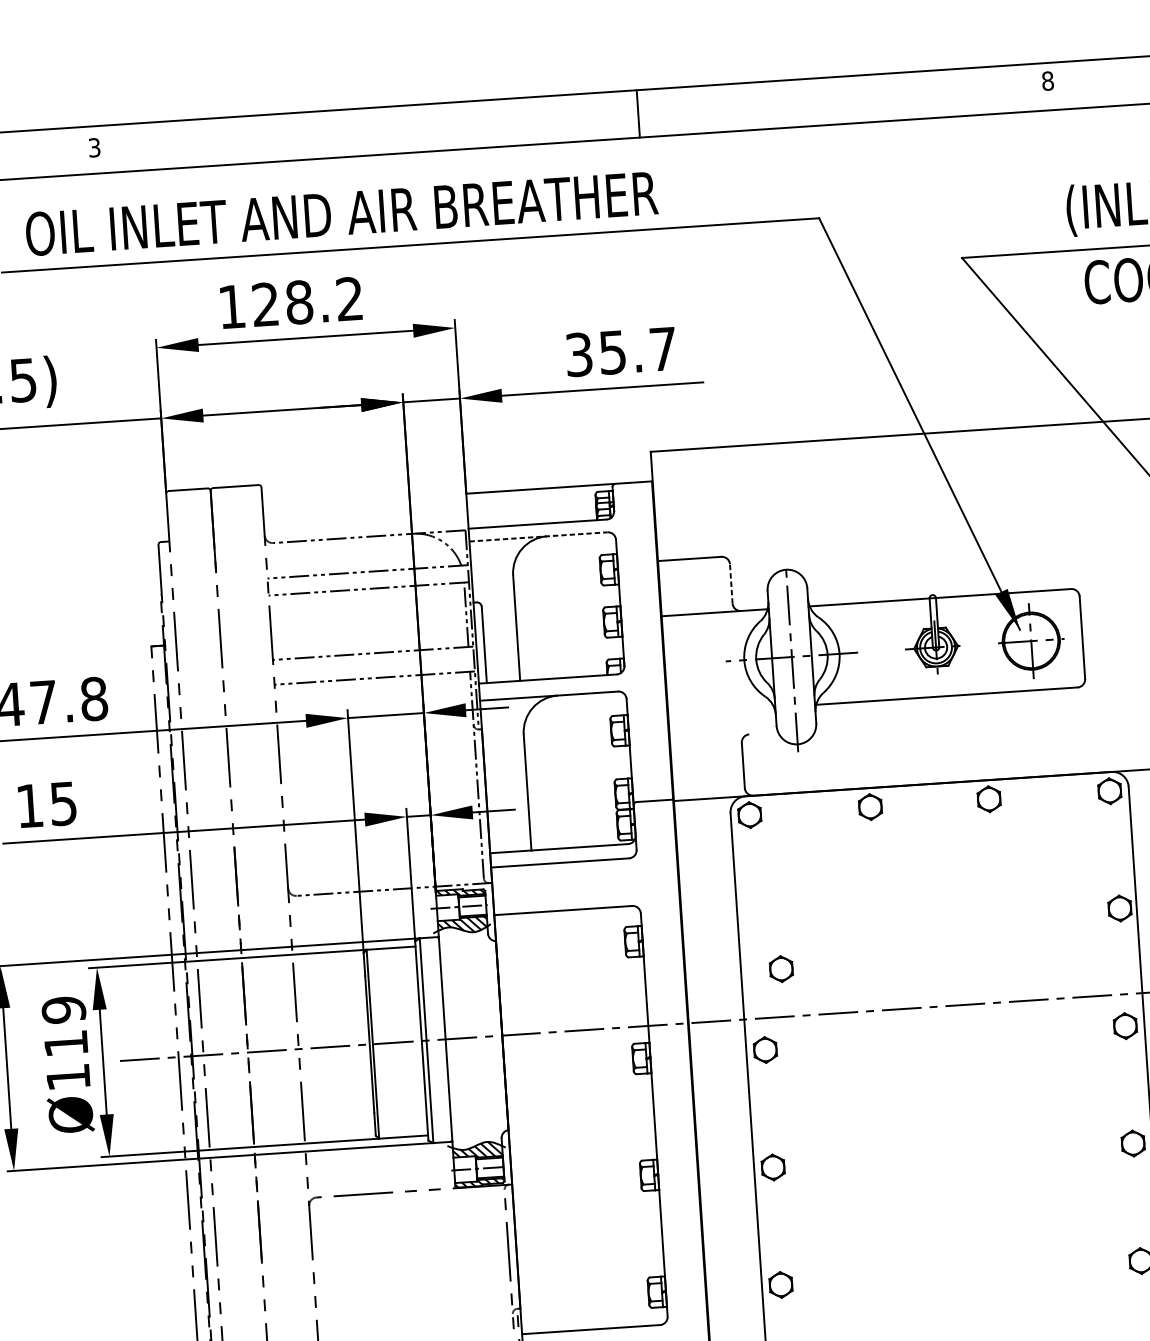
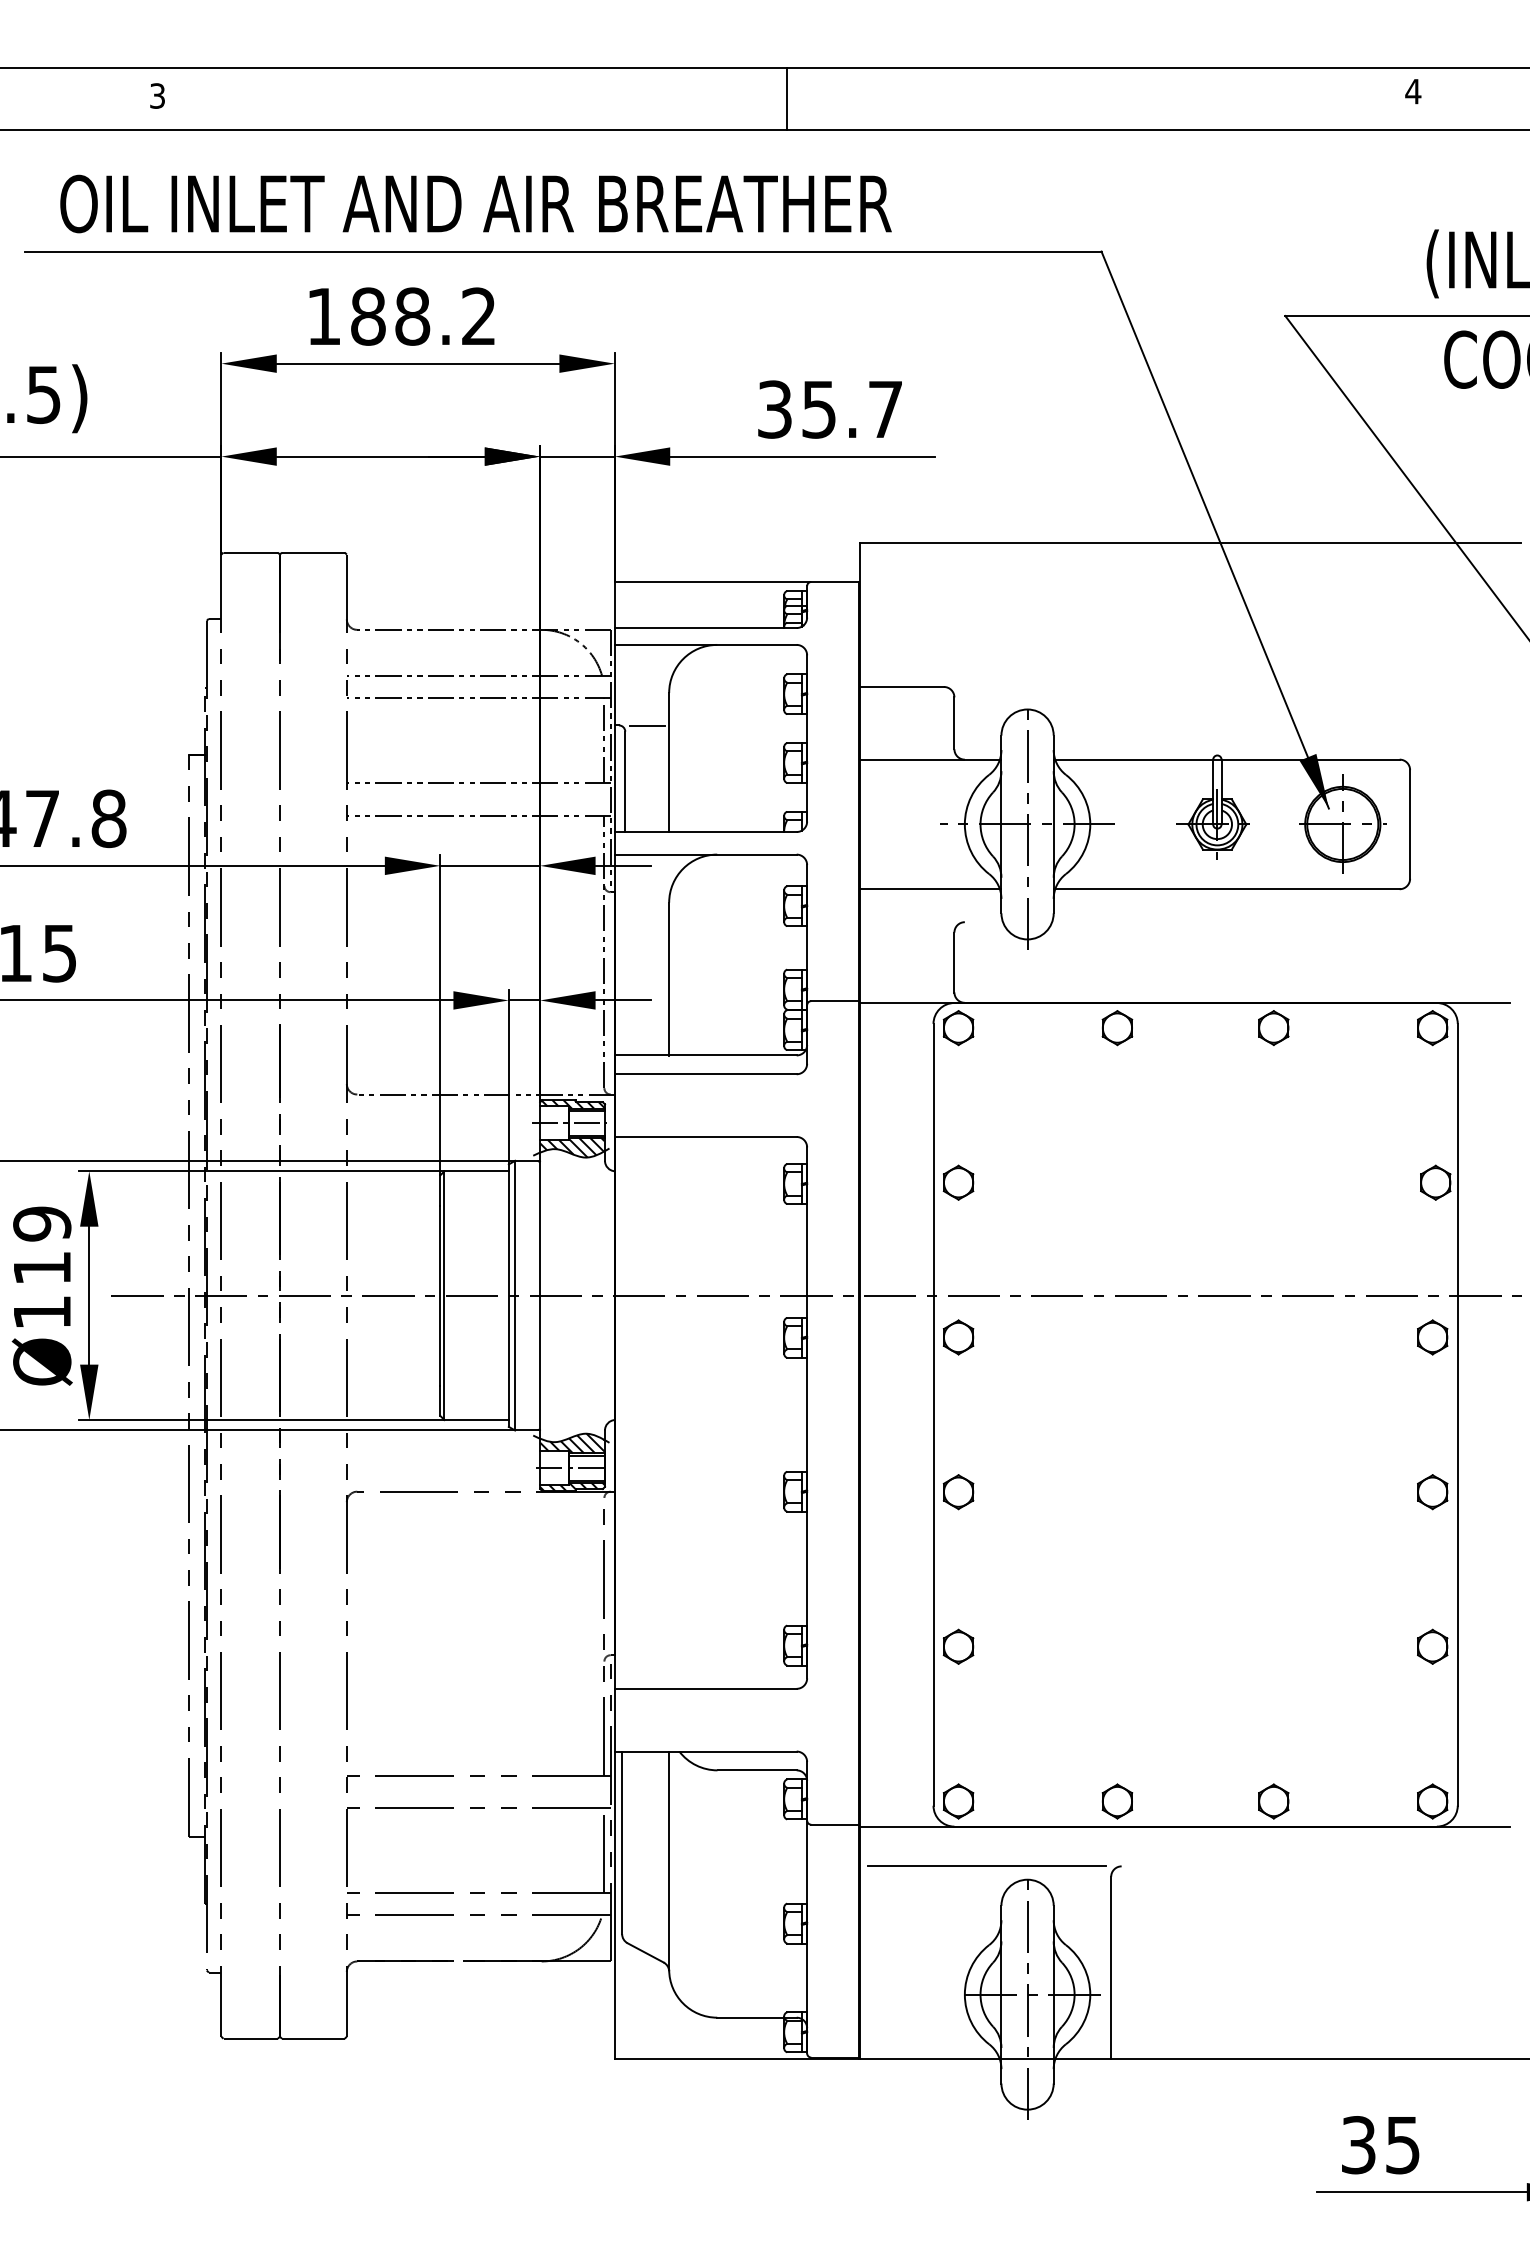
text: (1048, 81) -> (1413, 91), 8 -> 4
line: (638, 113) -> (787, 98), moved
text: (265, 304) -> (368, 316), 128.2 -> 188.2
line: (538, 536) -> (705, 644), dashed -> solid
line: (731, 584) -> (954, 723), dashed -> solid
line: (498, 601) -> (647, 726), added
line: (721, 711) -> (930, 889), added
part: (781, 968) -> (958, 1182), moved

